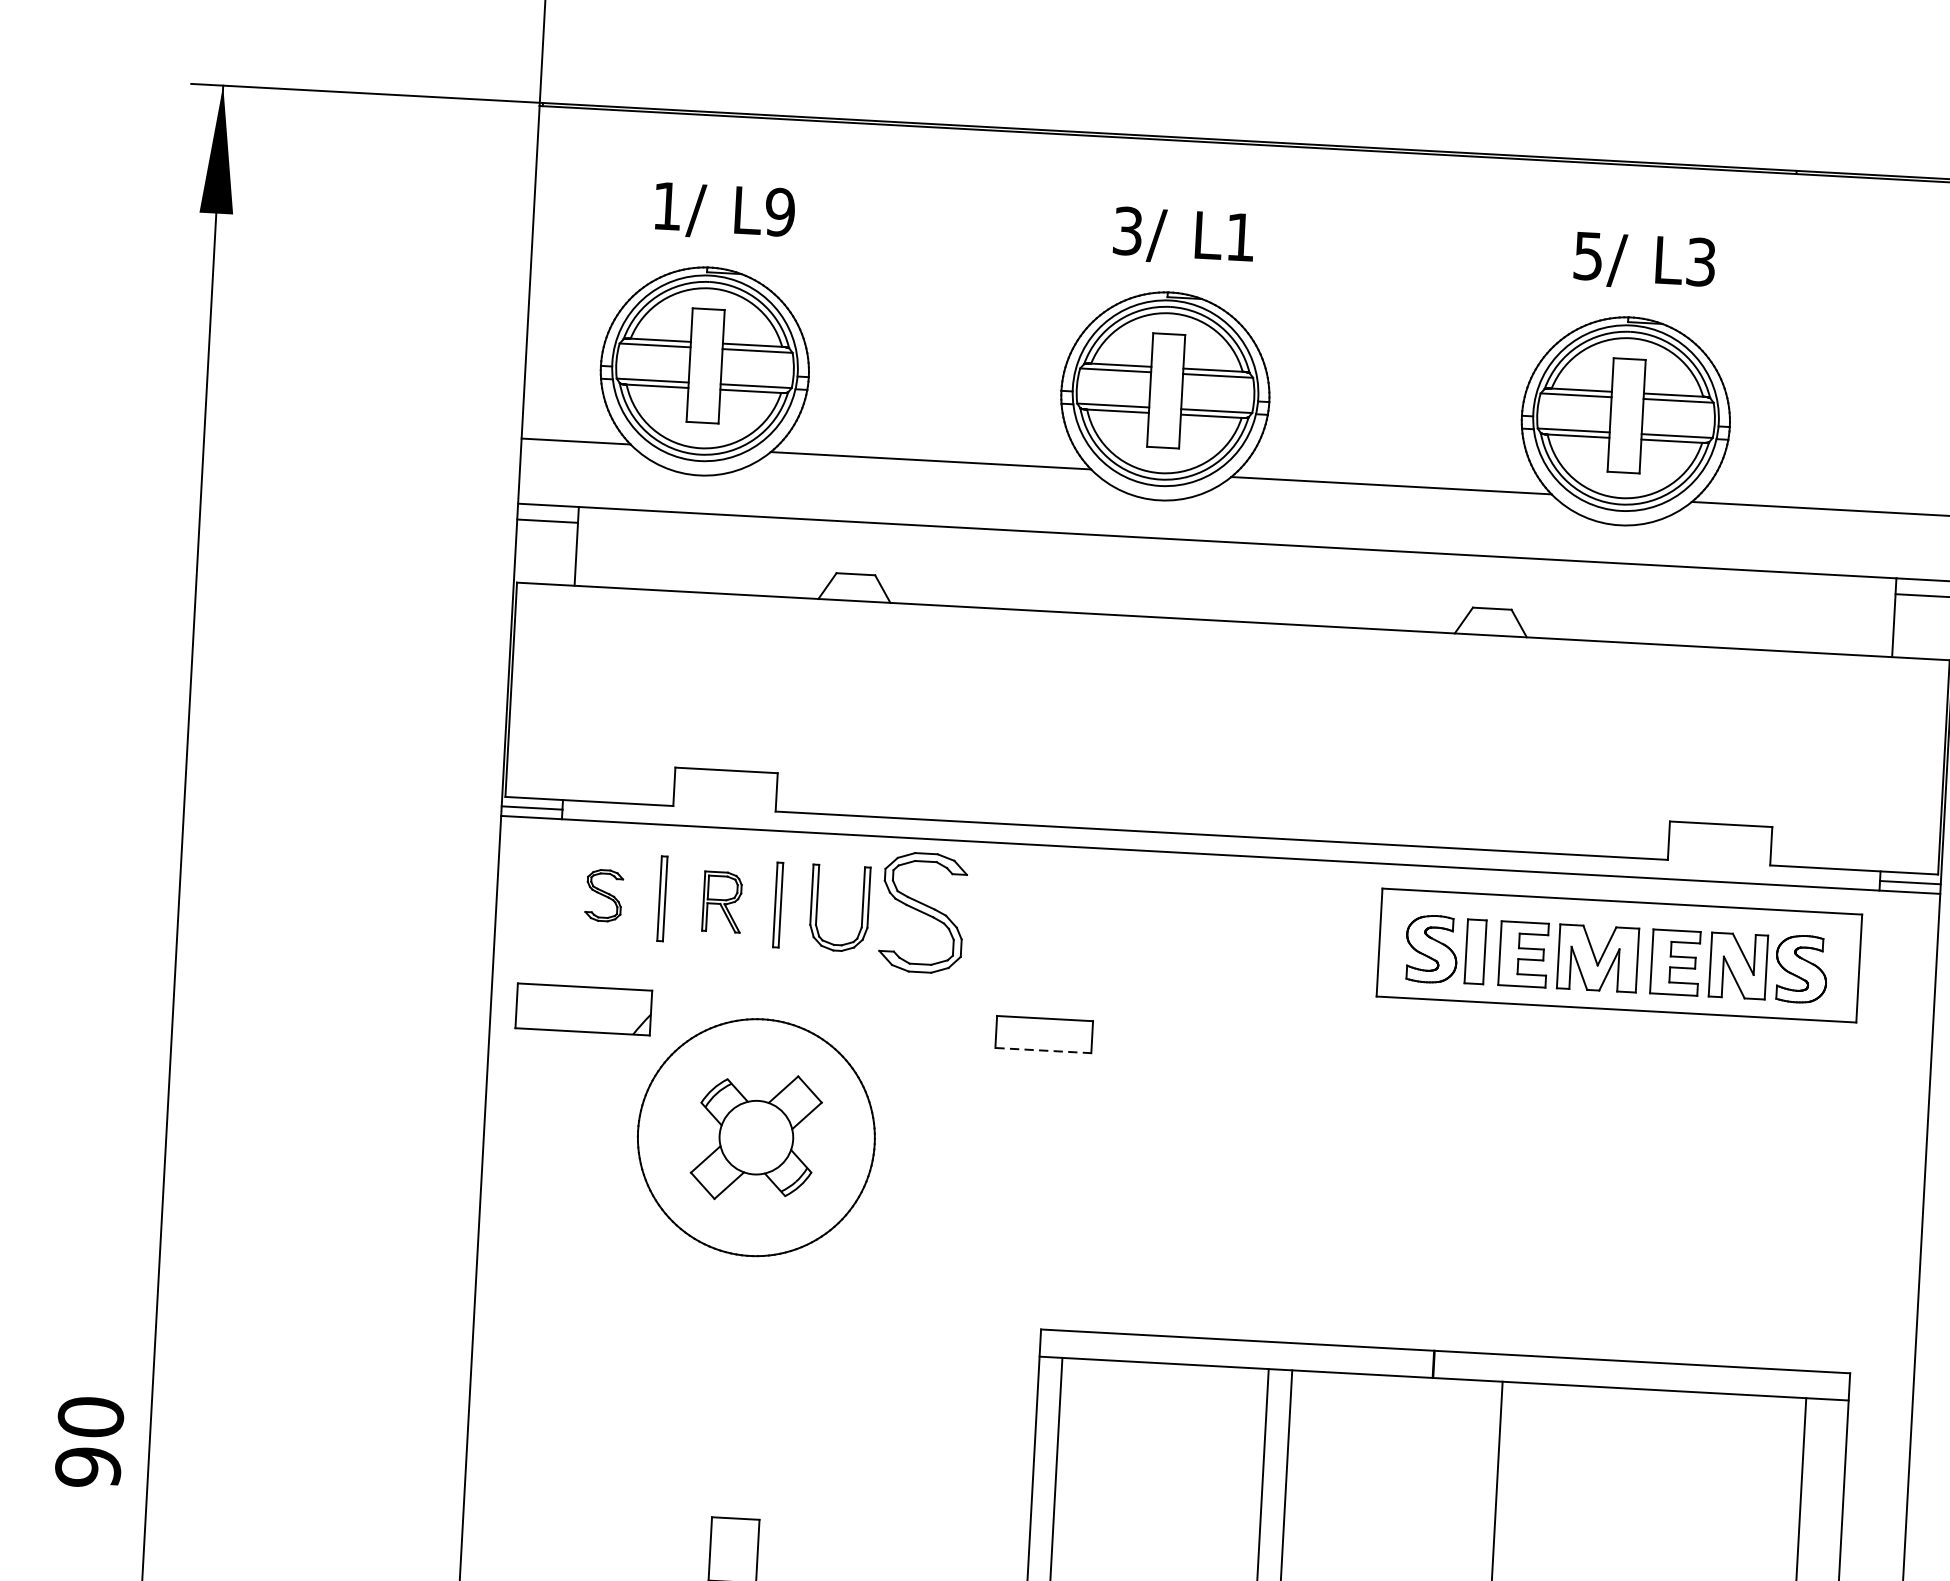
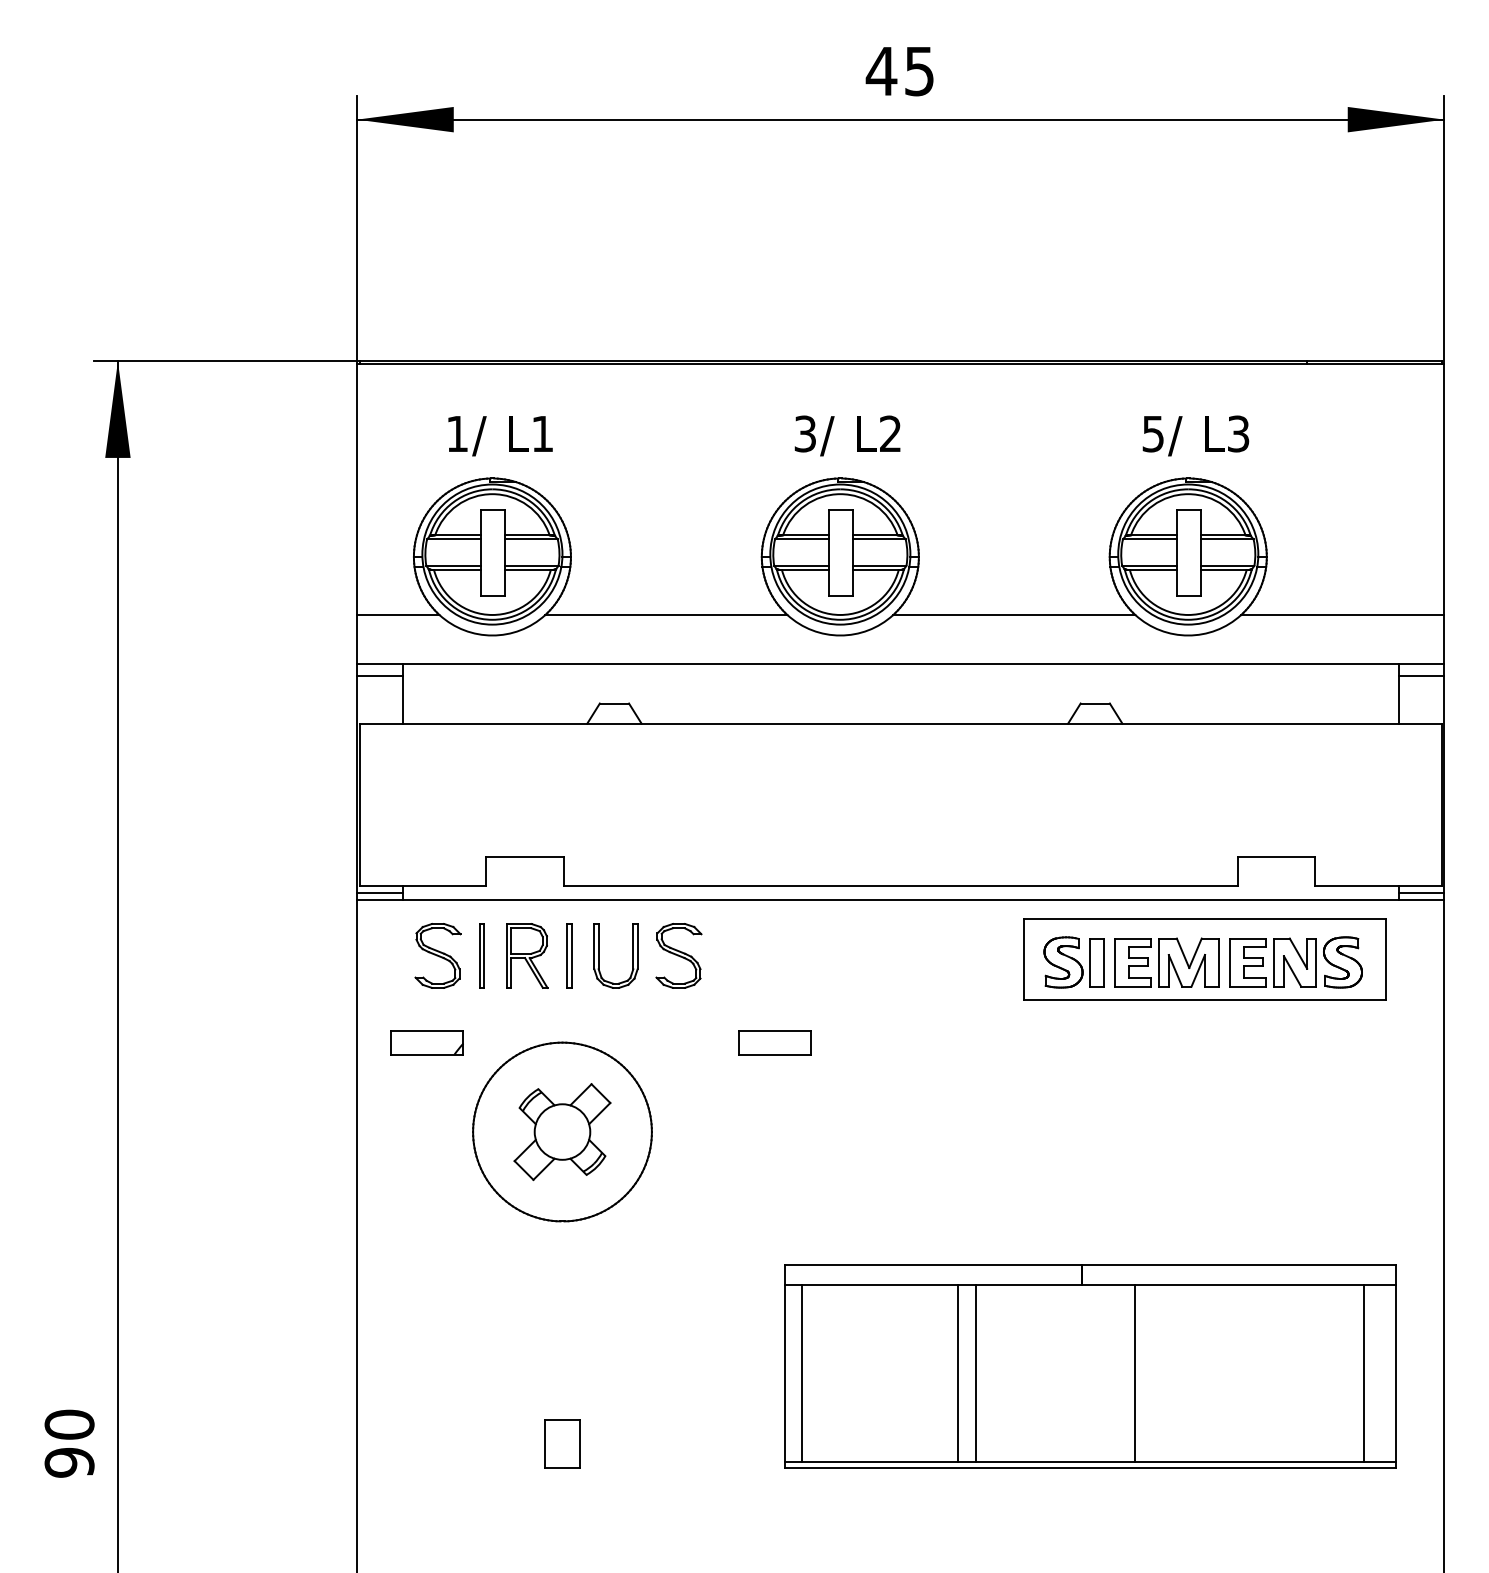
text: (779, 211) -> (542, 433), 9 -> 1
text: (1240, 236) -> (890, 433), 1 -> 2
part: (603, 895) -> (437, 955), size x1.67
part: (722, 901) -> (527, 955), size x1.43
part: (922, 912) -> (678, 955), size x0.71
part: (582, 1009) -> (426, 1042), size x0.71
line: (1043, 1050) -> (775, 1054), dashed -> solid
text: (89, 1441) -> (69, 1443), moved

